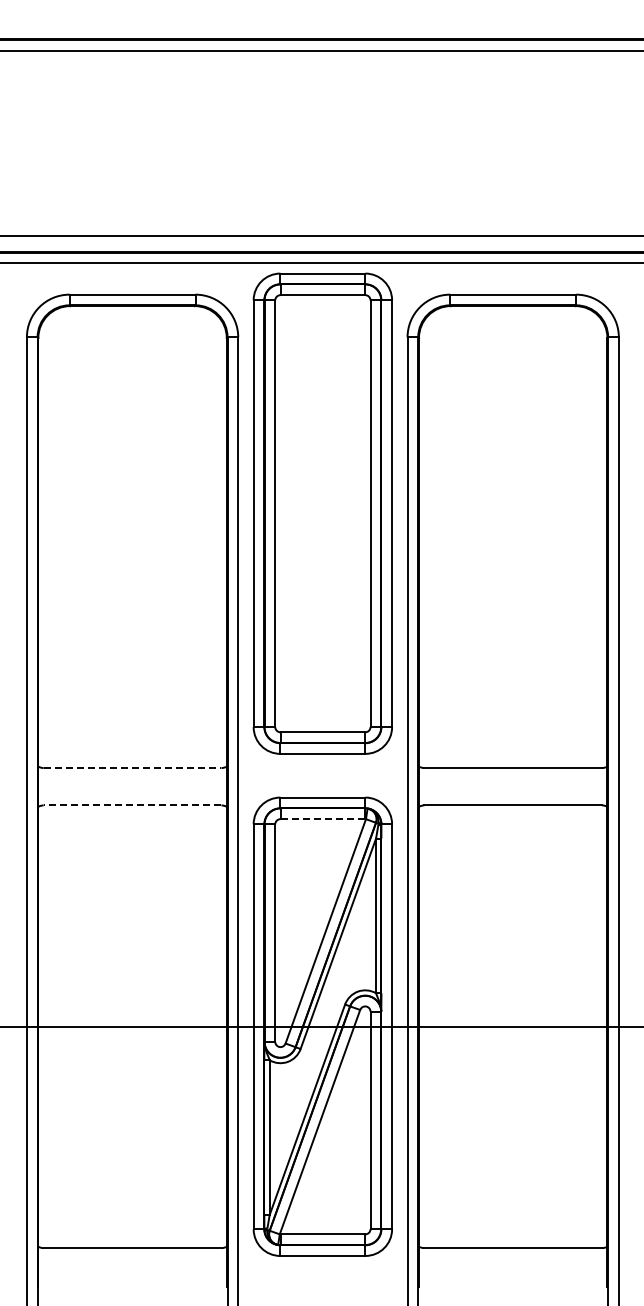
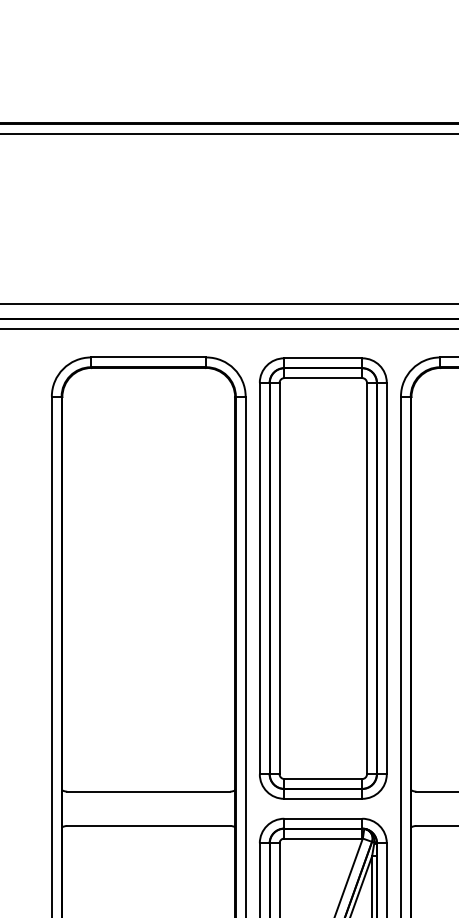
part: (322, 513) -> (322, 578), moved
line: (132, 768) -> (148, 792), dashed -> solid
line: (132, 805) -> (148, 826), dashed -> solid
line: (322, 819) -> (322, 838), dashed -> solid

